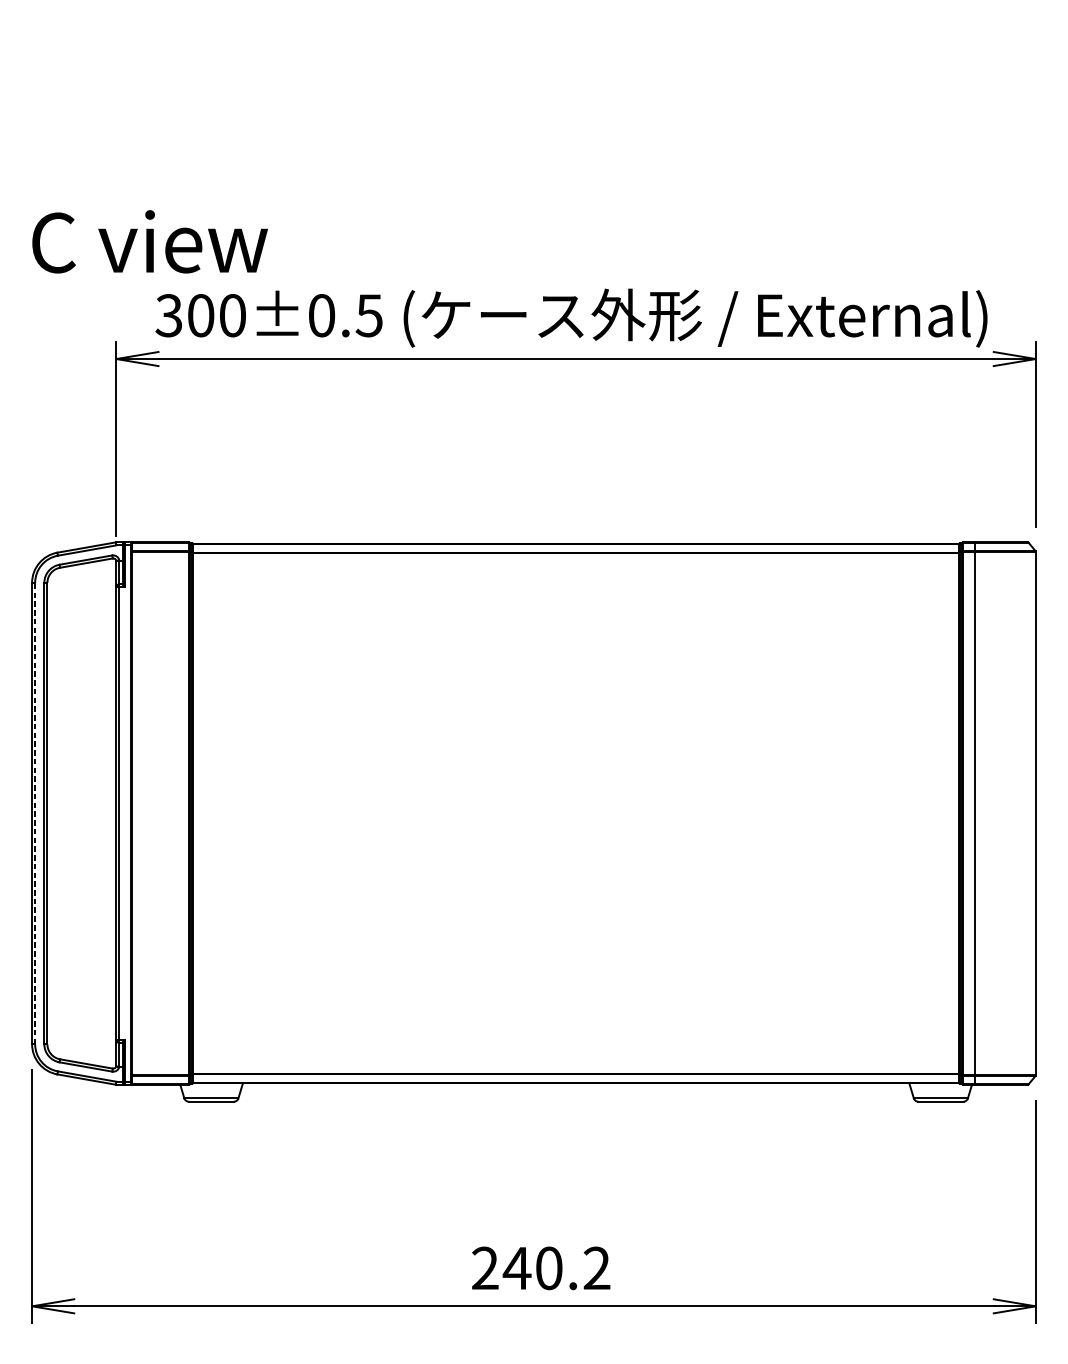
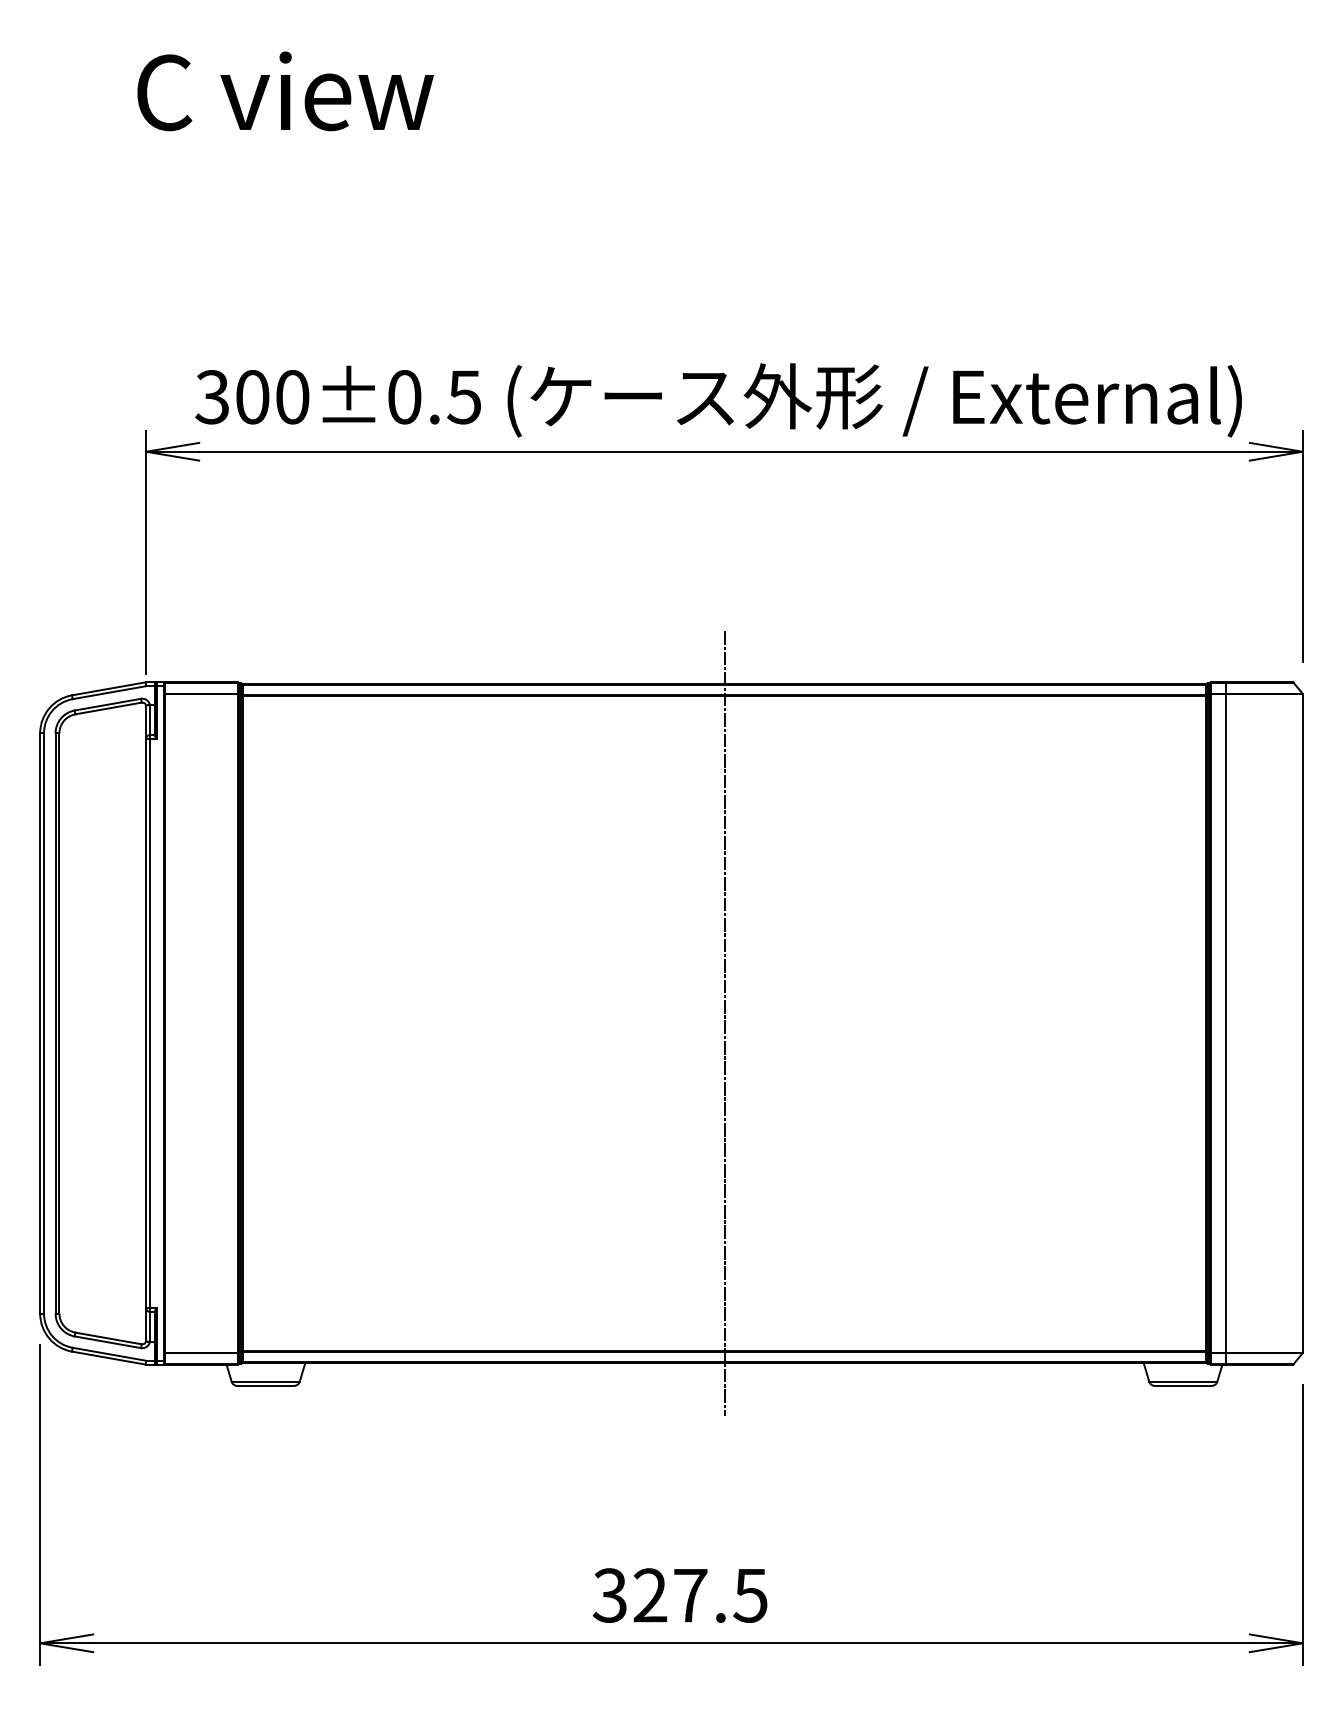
text: (150, 241) -> (285, 91), moved
line: (35, 812) -> (44, 1022), dashed -> solid
line: (576, 813) -> (724, 1023), added
text: (540, 1268) -> (679, 1595), 240.2 -> 327.5

